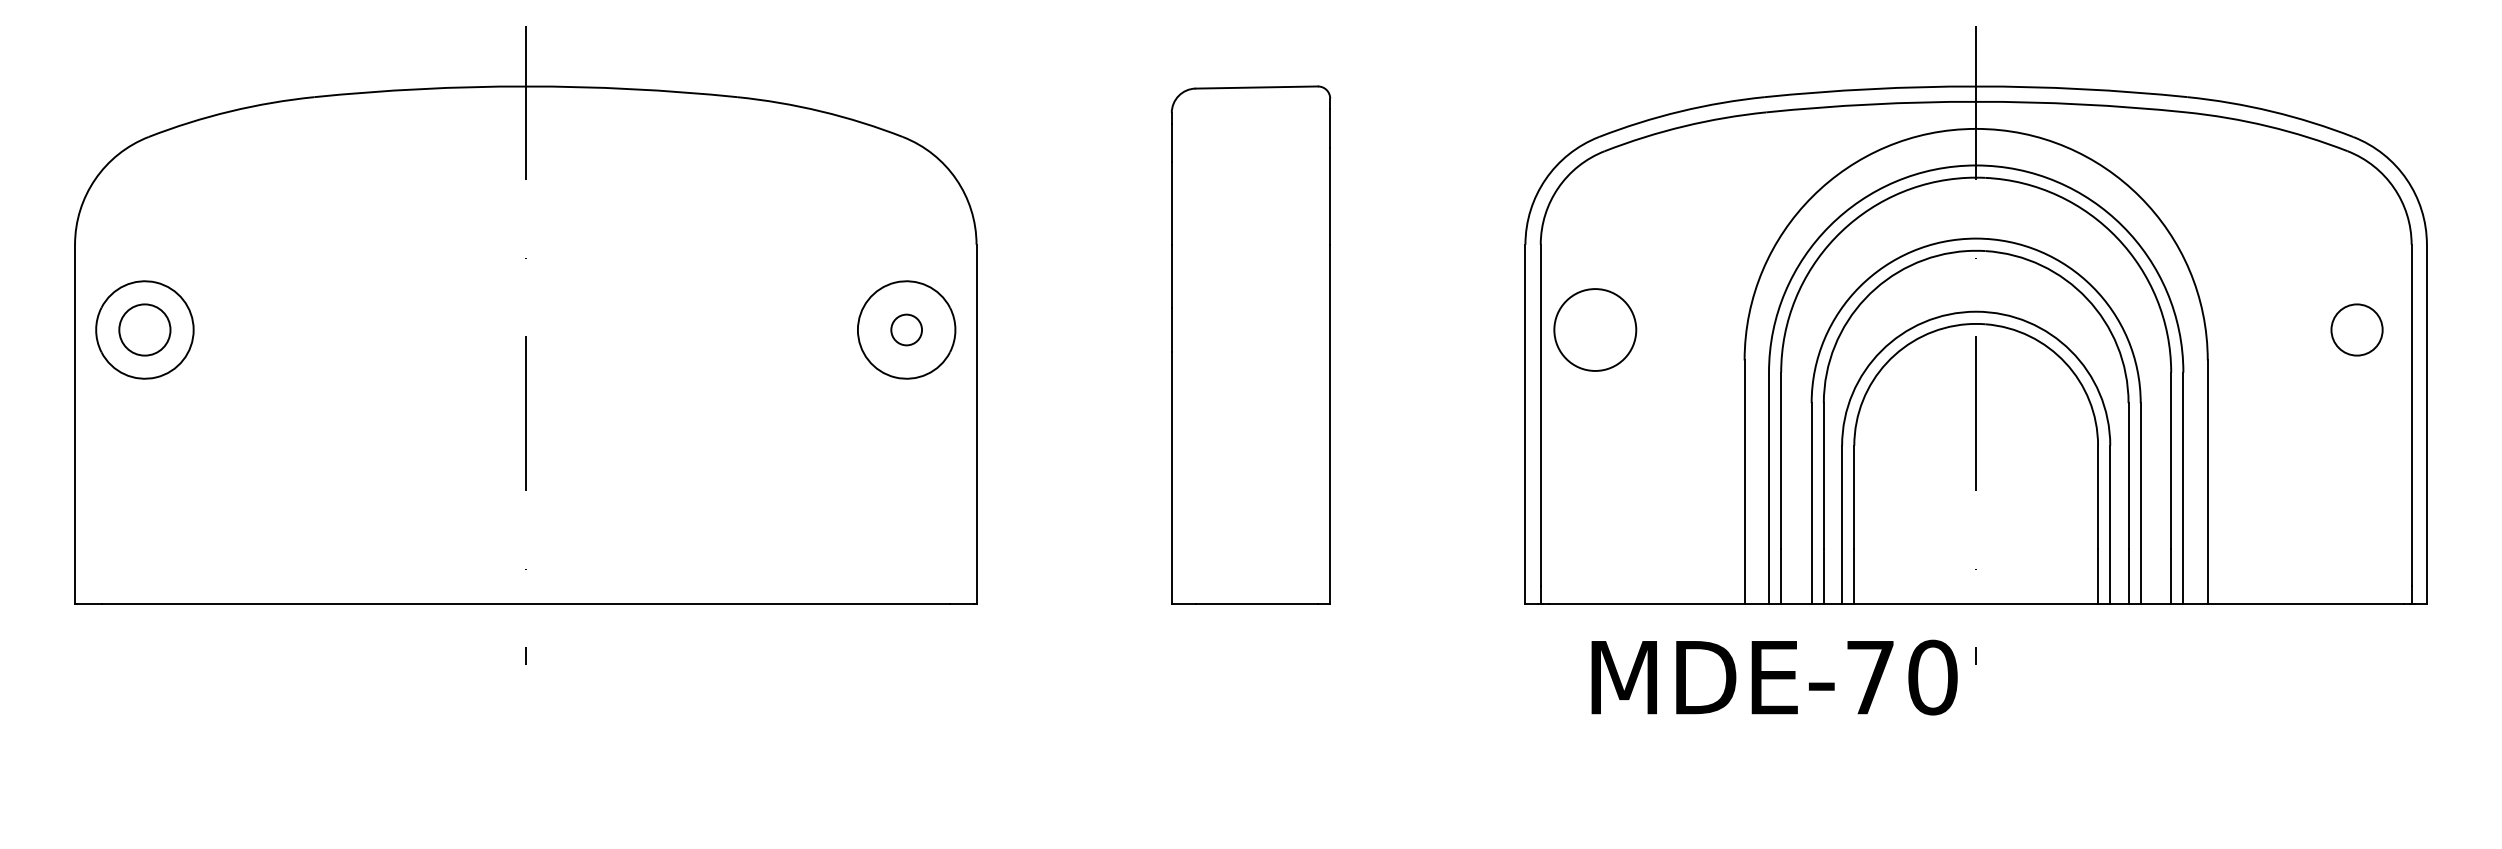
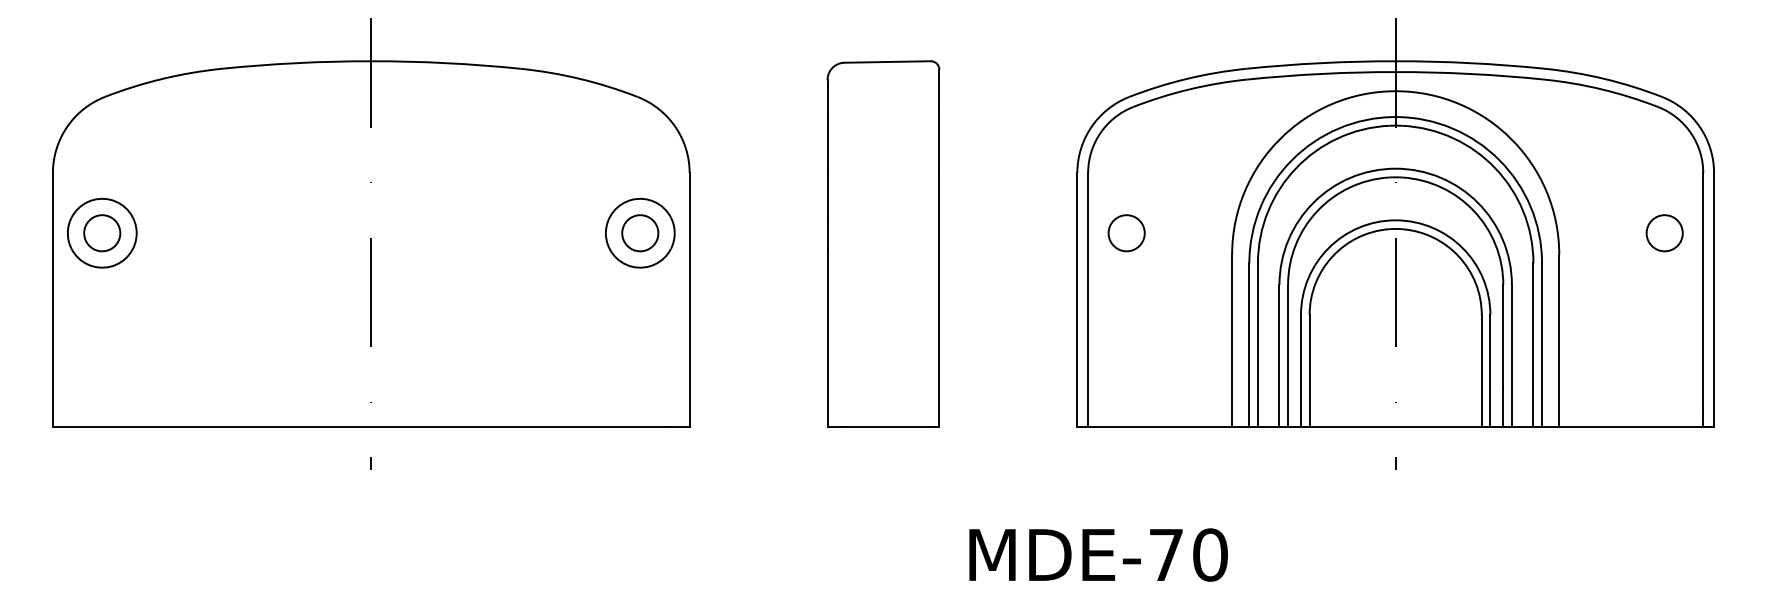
circle: (906, 329) -> (640, 232), size x1.67
circle: (1594, 329) -> (1126, 232), size x0.62
text: (1774, 677) -> (1098, 554), moved

